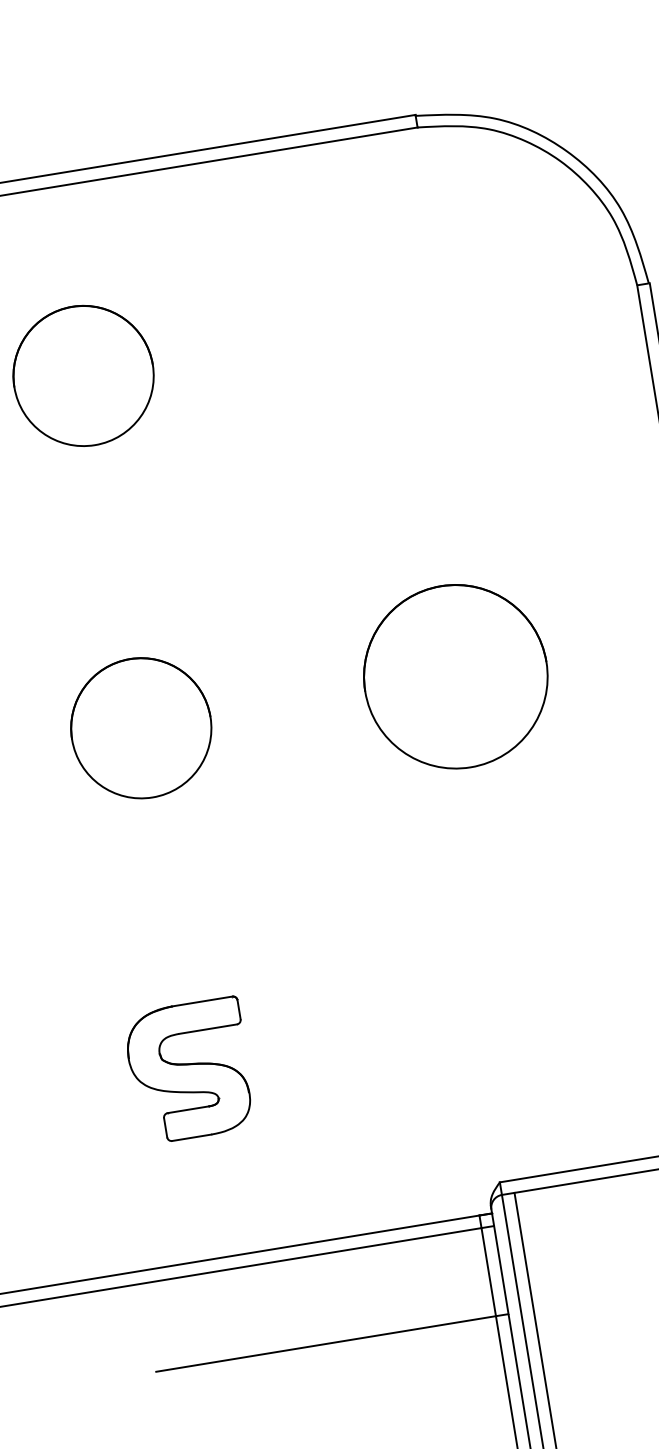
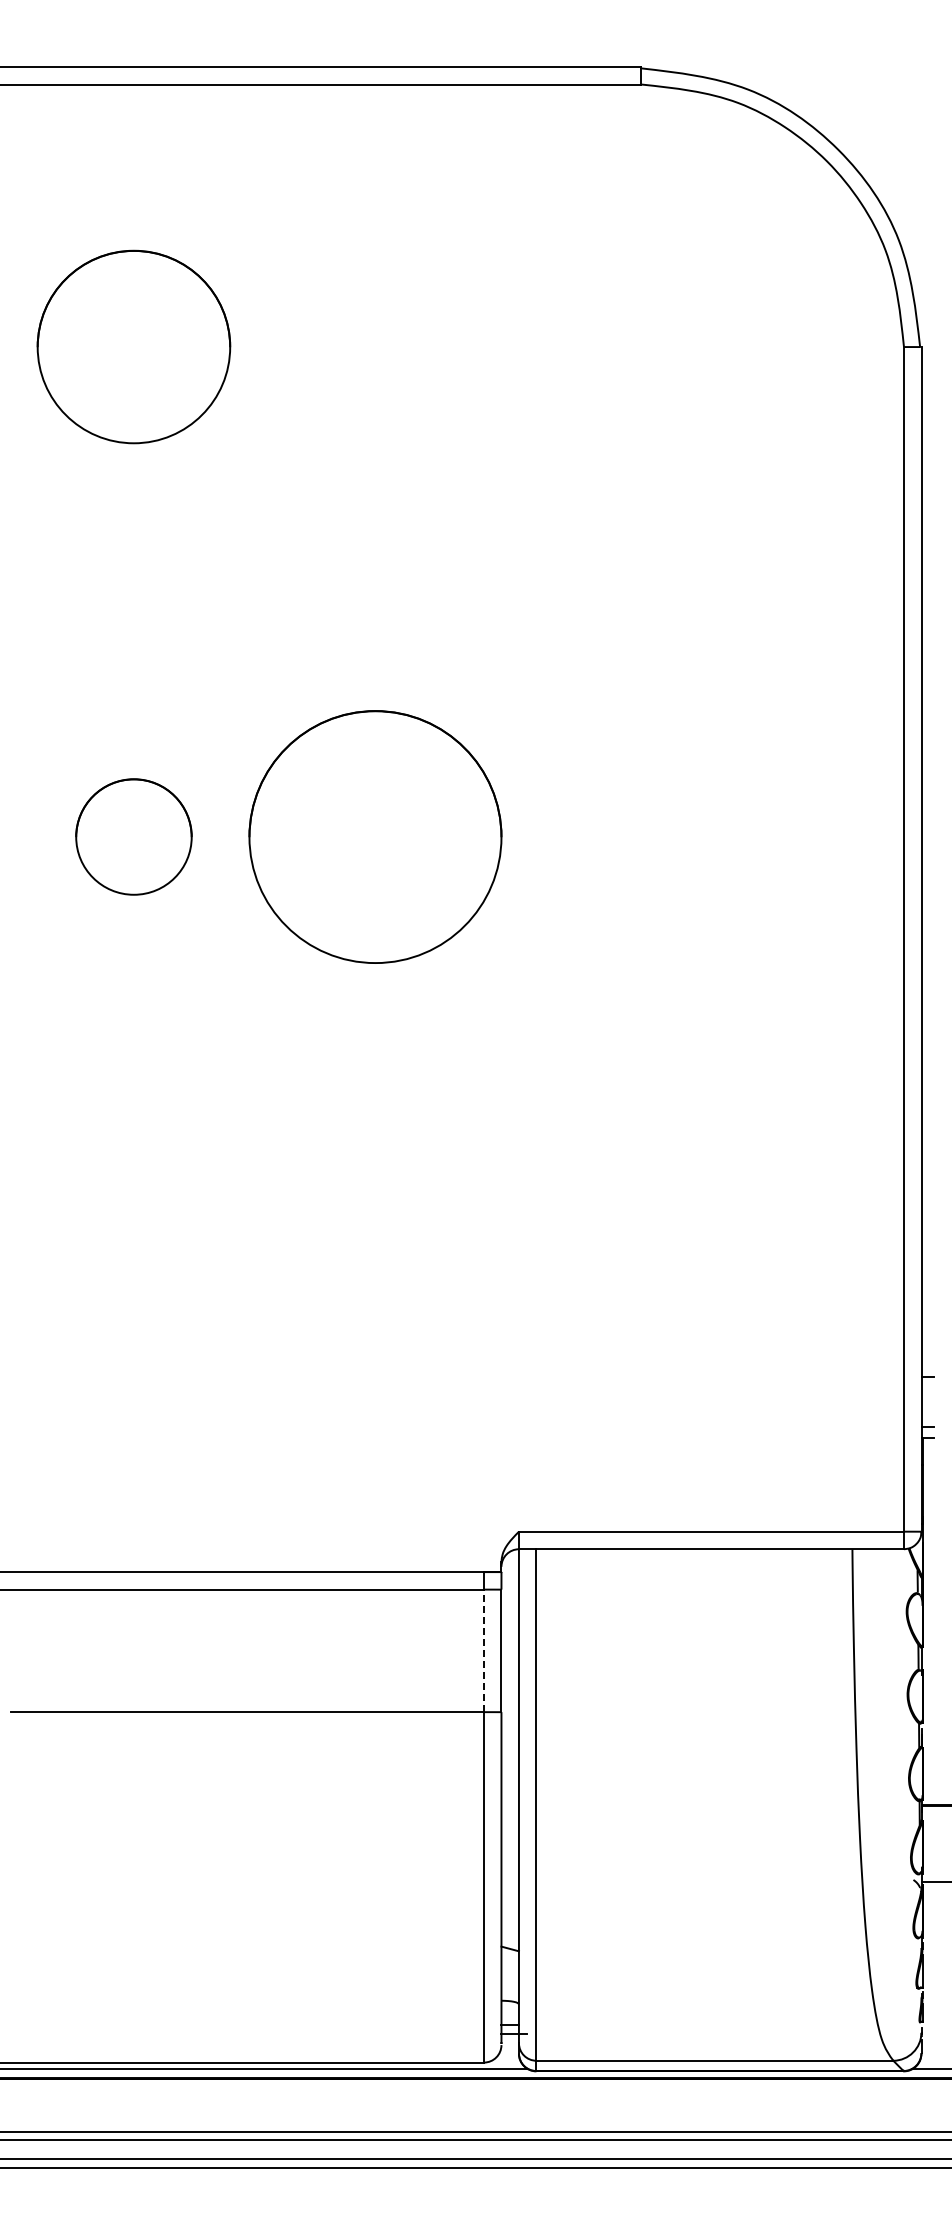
circle: (455, 676) -> (375, 836), moved
part: (140, 727) -> (133, 836), size x0.6
part: (189, 1070) -> (123, 1311), removed
line: (488, 1271) -> (483, 1650), solid -> dashed

